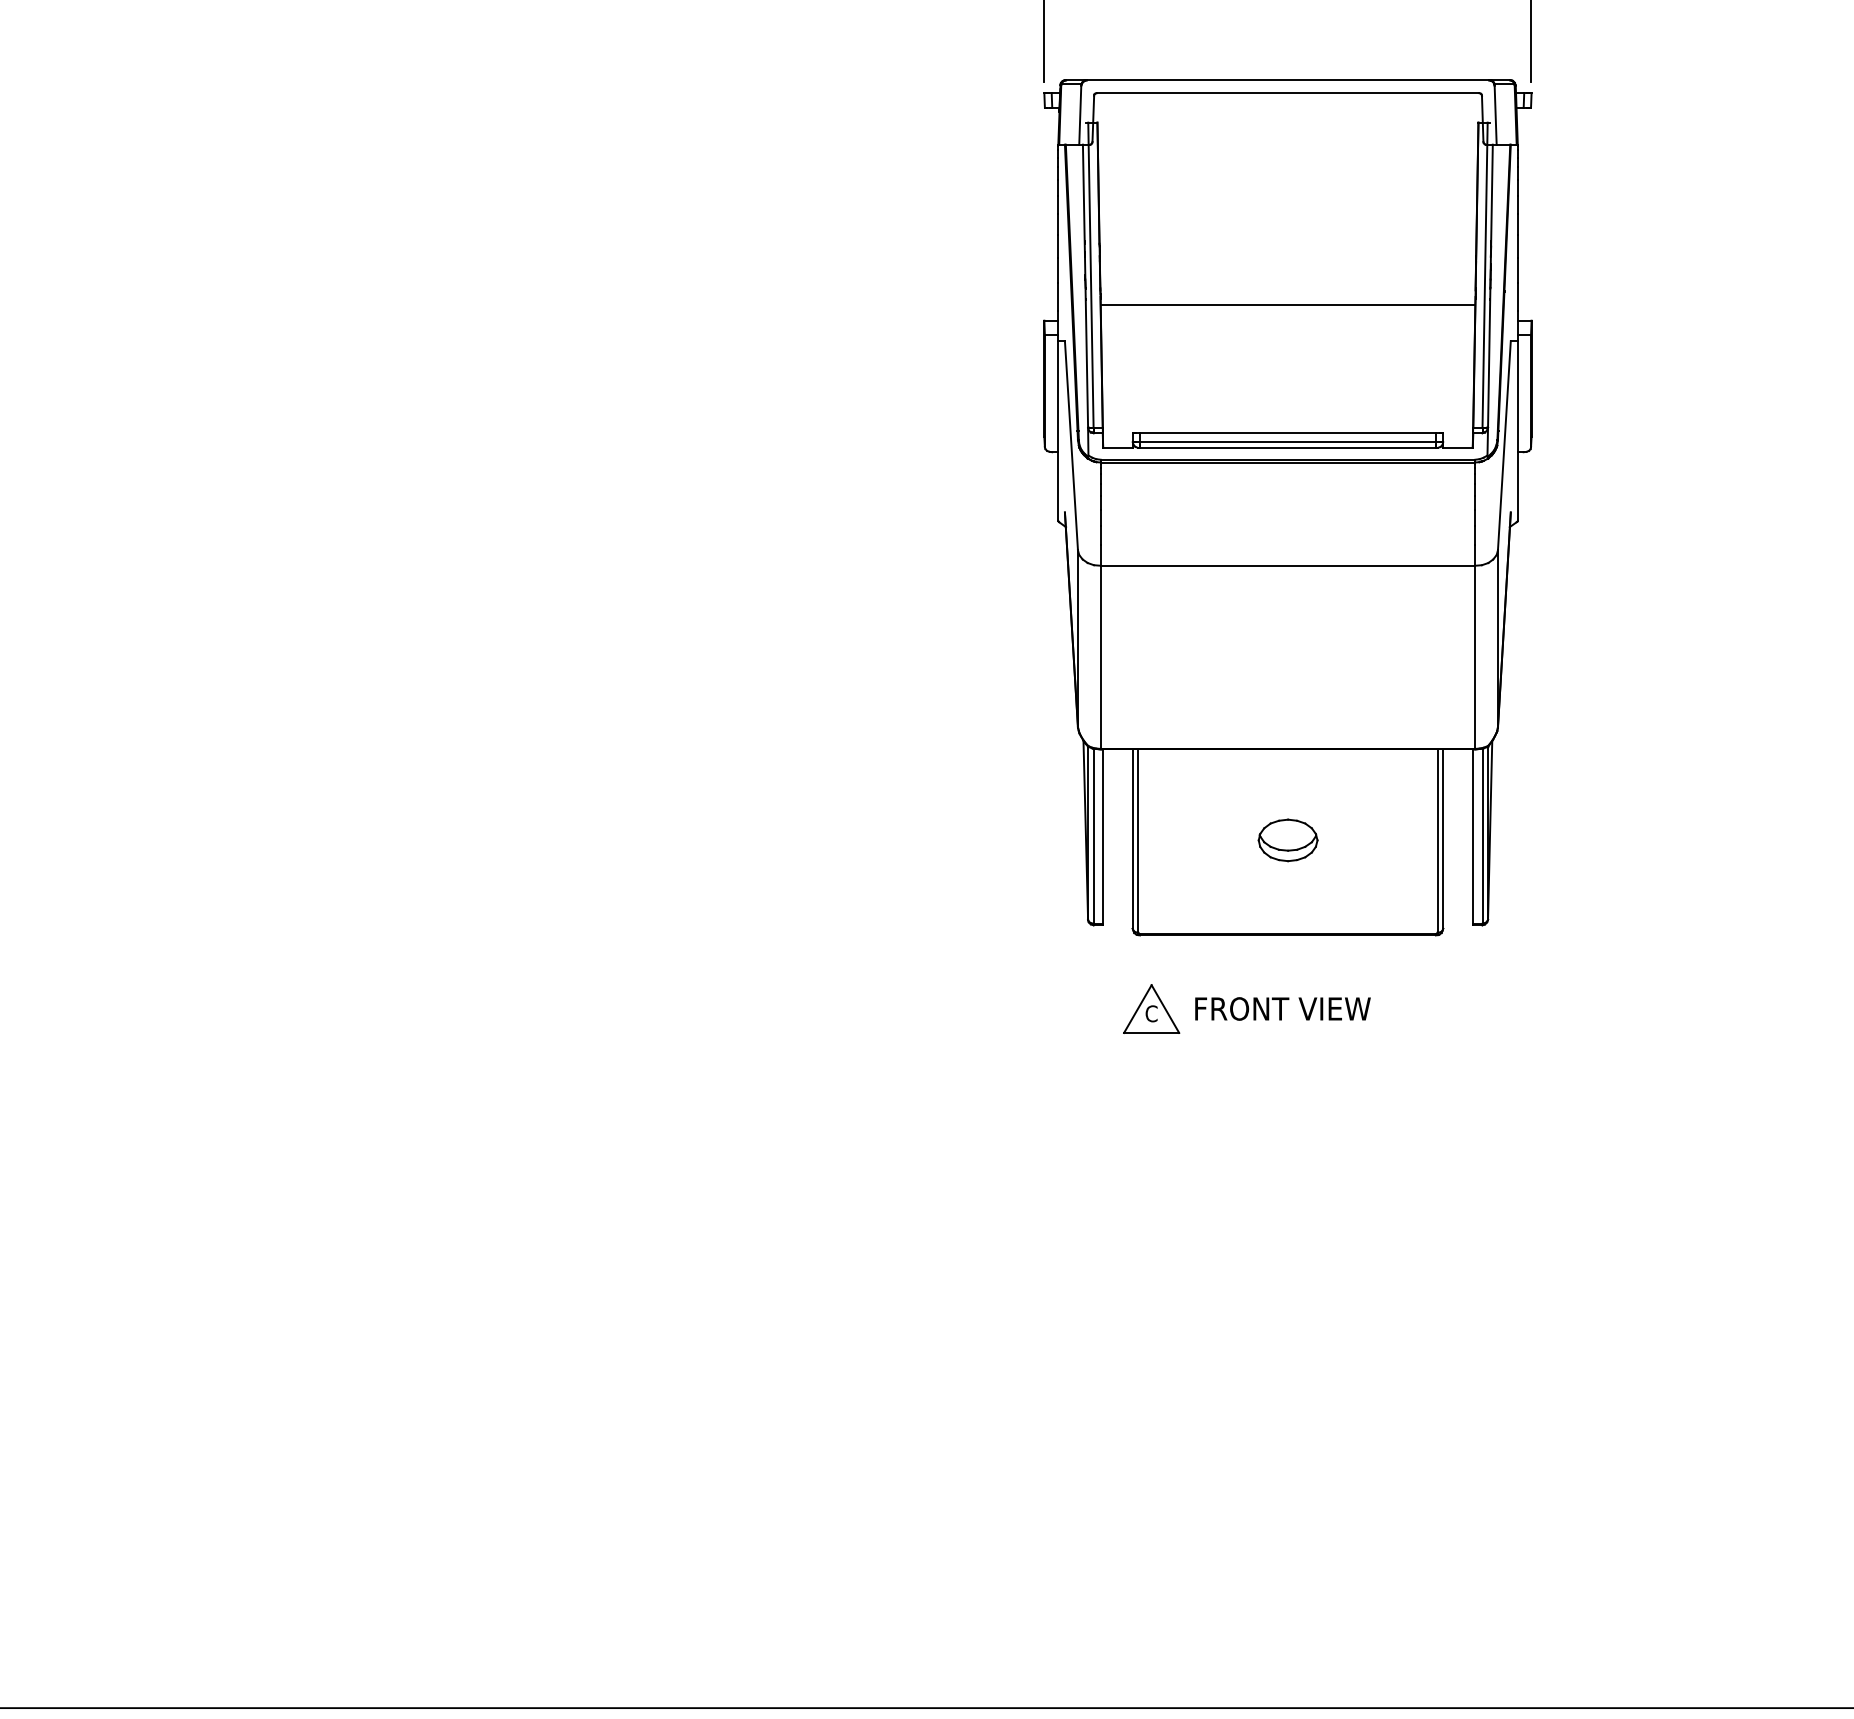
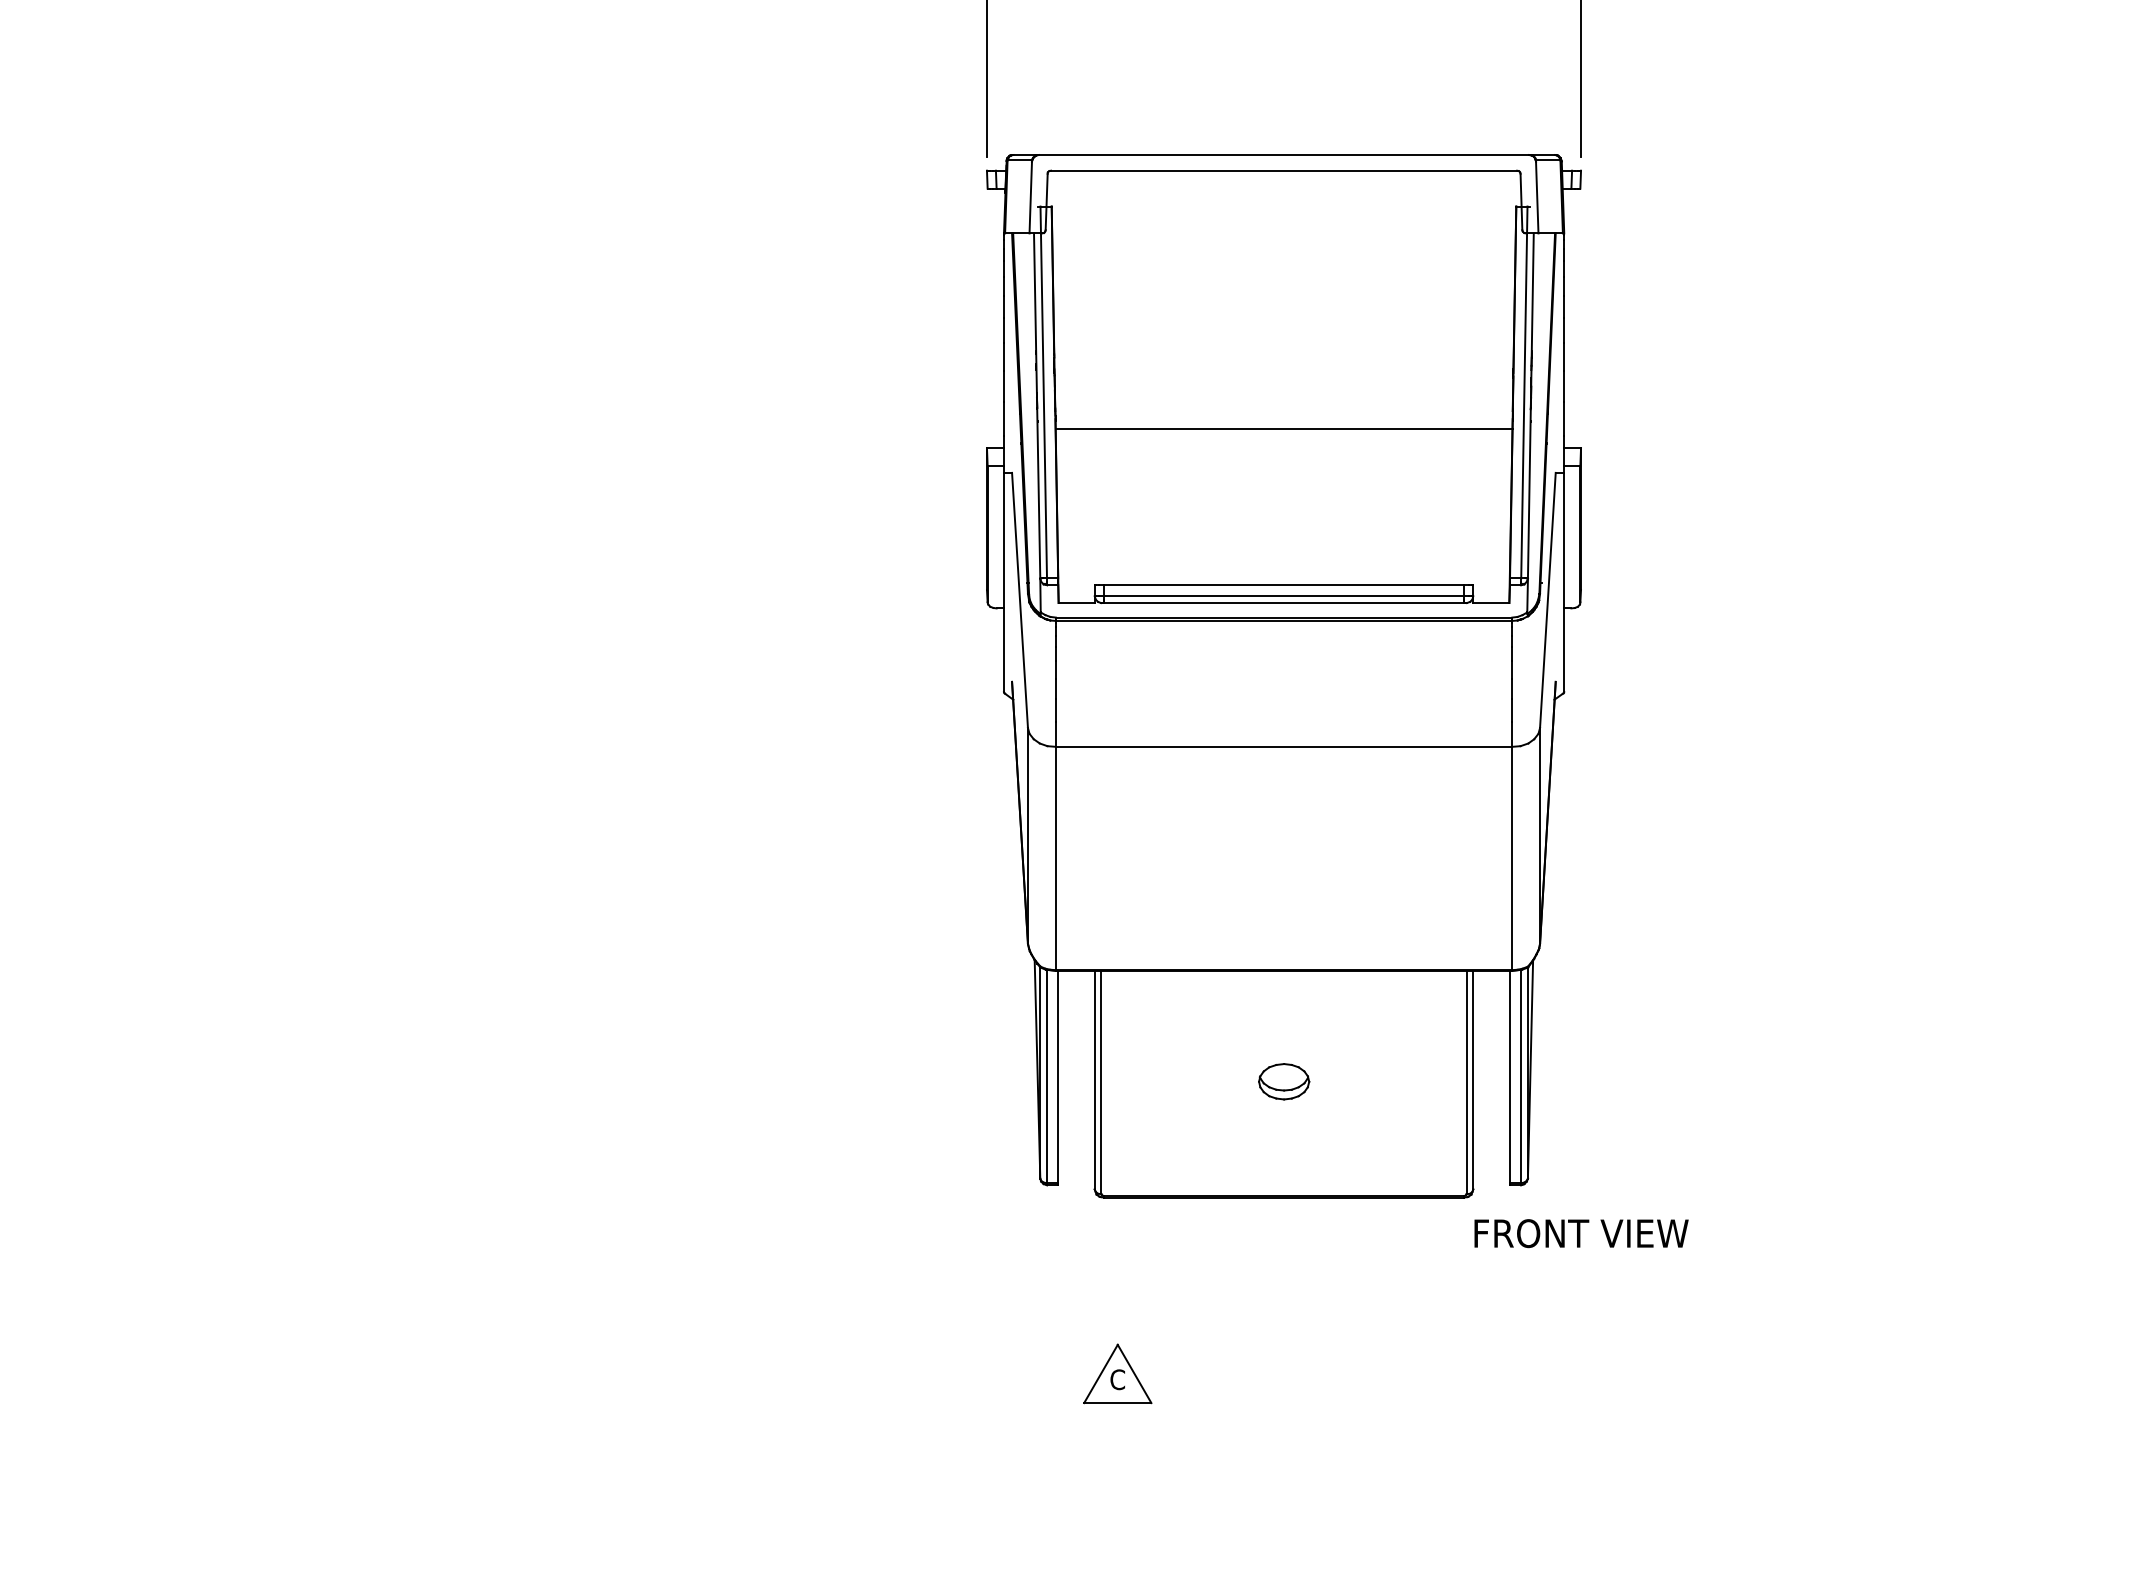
part: (1287, 840) -> (1283, 1081), size x0.7
part: (1151, 1008) -> (1117, 1373), moved
text: (1282, 1008) -> (1580, 1233), moved

